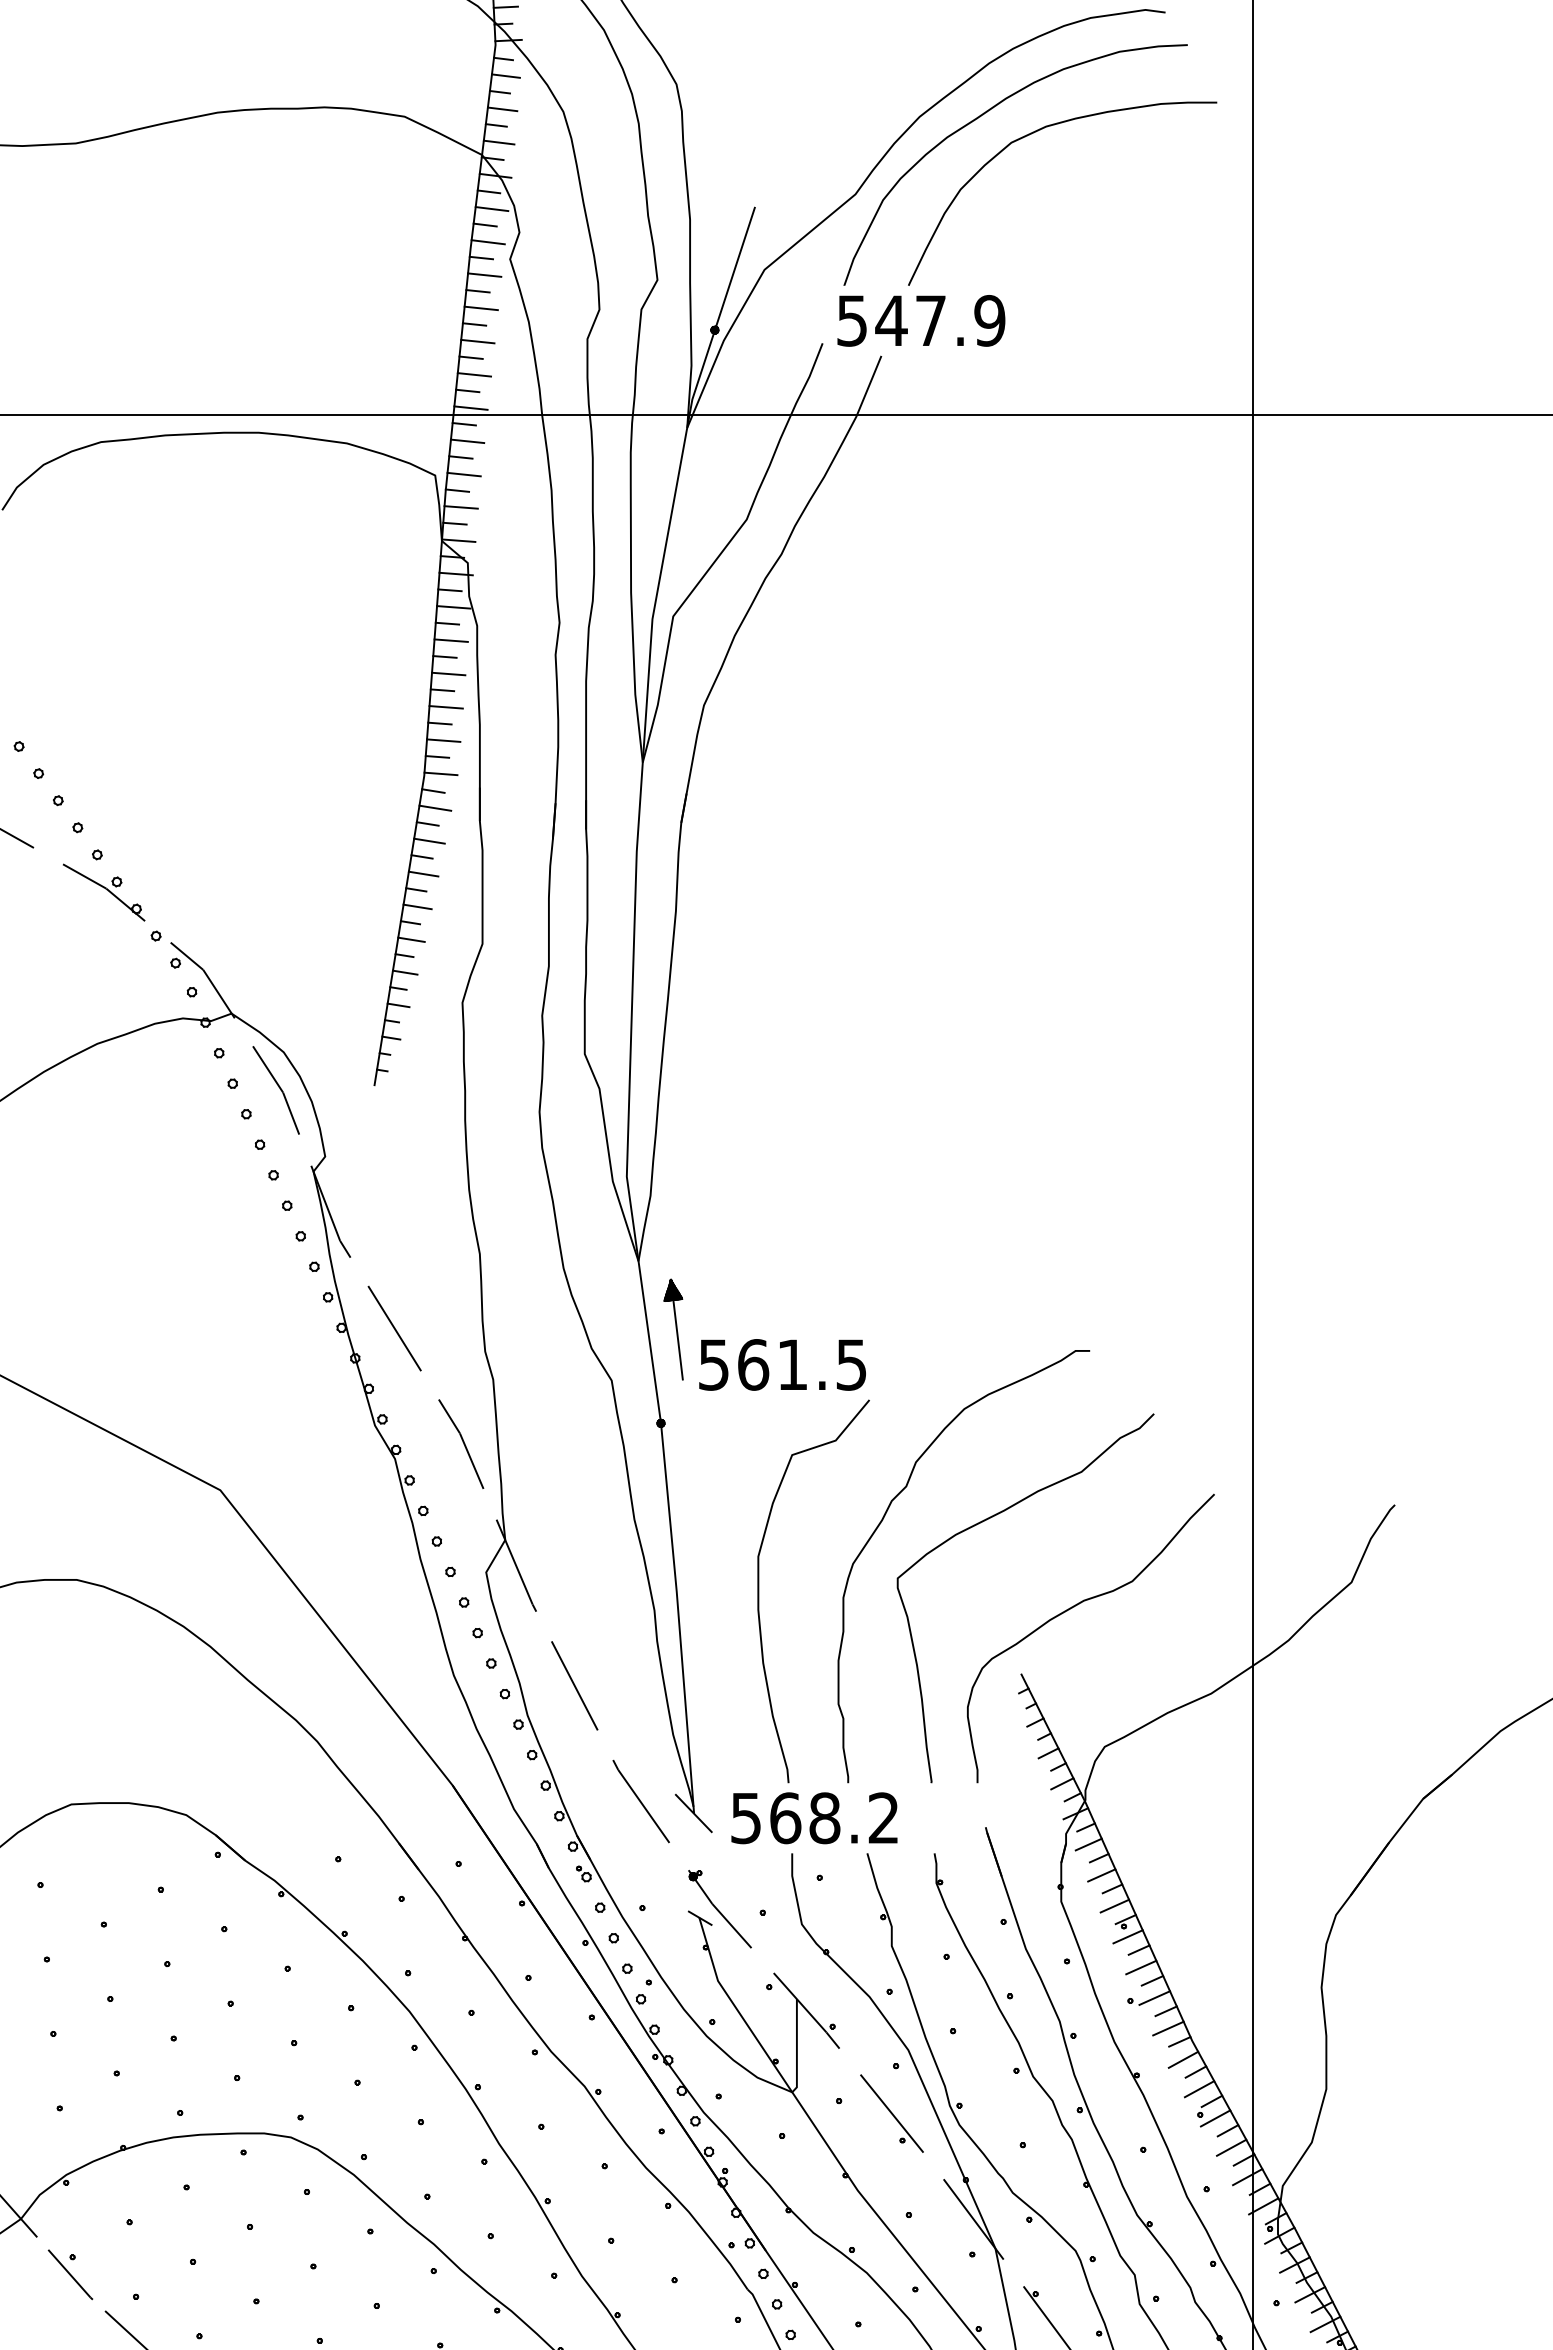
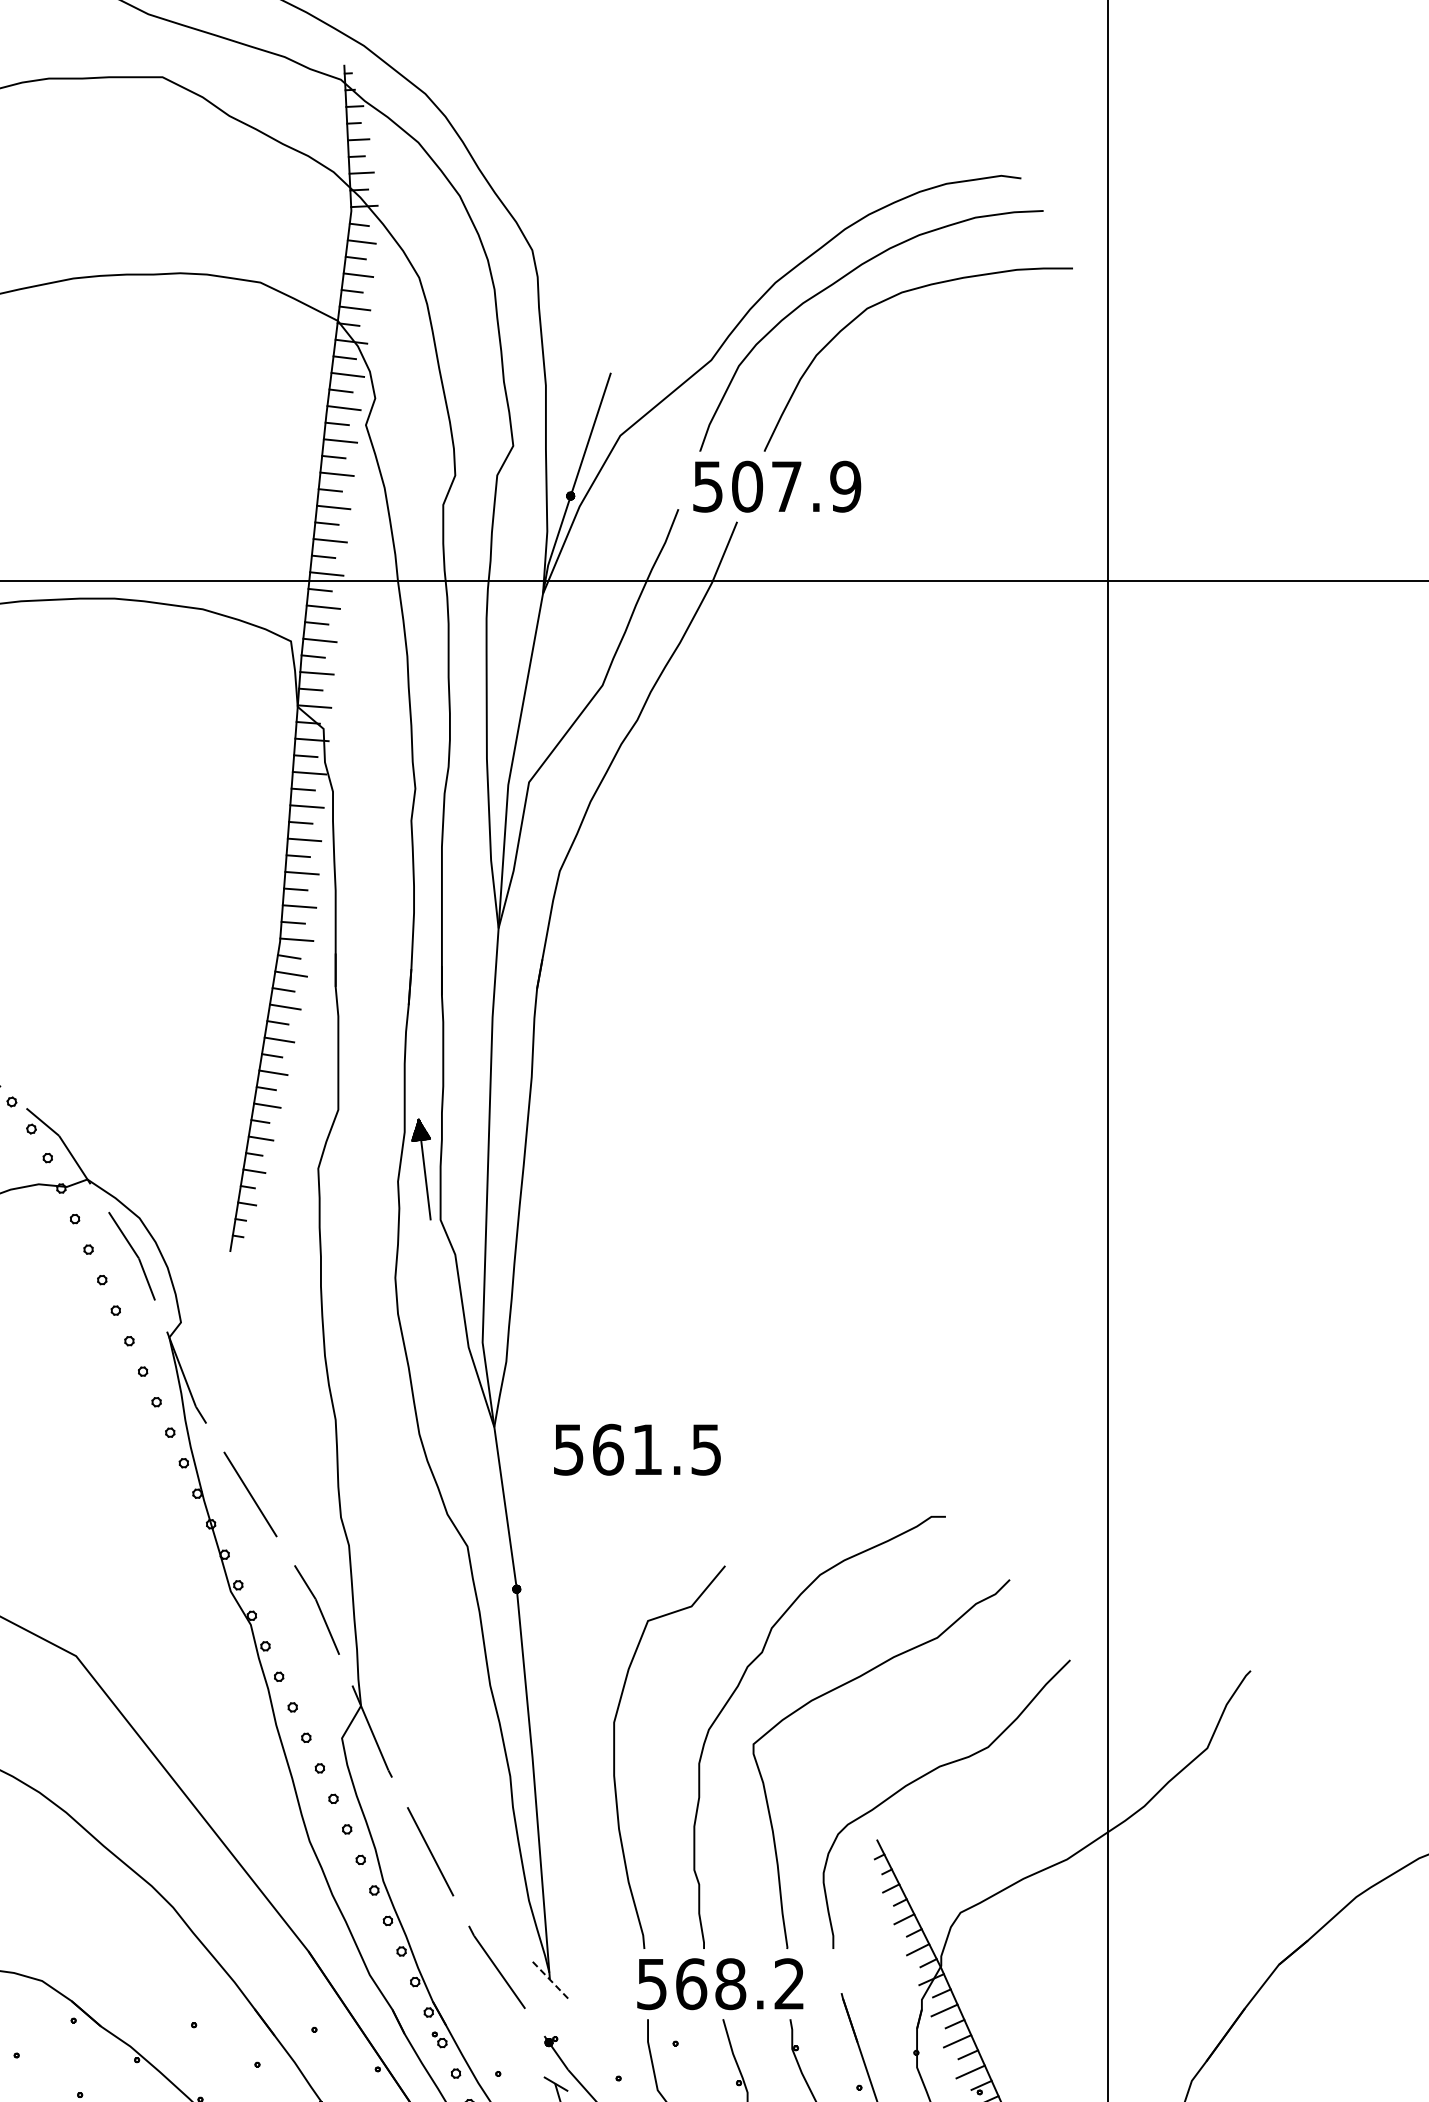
text: (891, 320) -> (747, 486), 547.9 -> 507.9
part: (673, 1329) -> (421, 1169), moved
text: (782, 1364) -> (637, 1449), moved
line: (693, 1813) -> (549, 1979), solid -> dashed
text: (814, 1818) -> (720, 1984), moved

